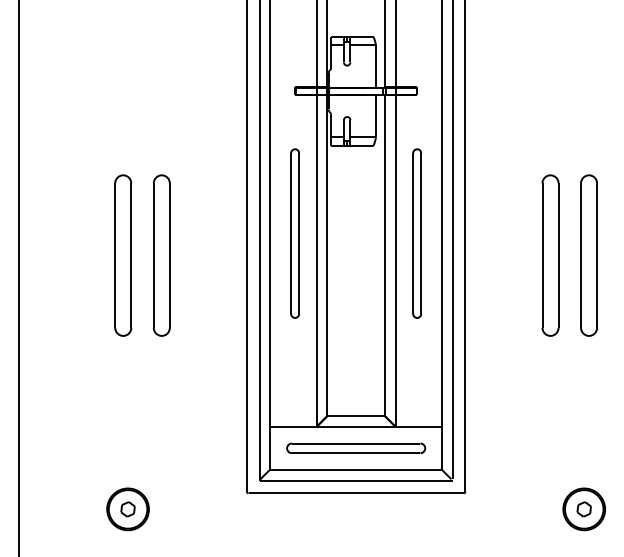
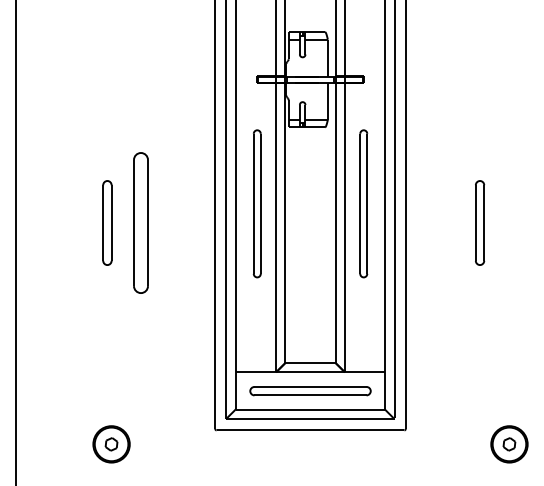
part: (123, 254) -> (107, 222), size x0.6
part: (549, 254) -> (479, 222), size x0.6
part: (588, 254) -> (513, 222), removed

